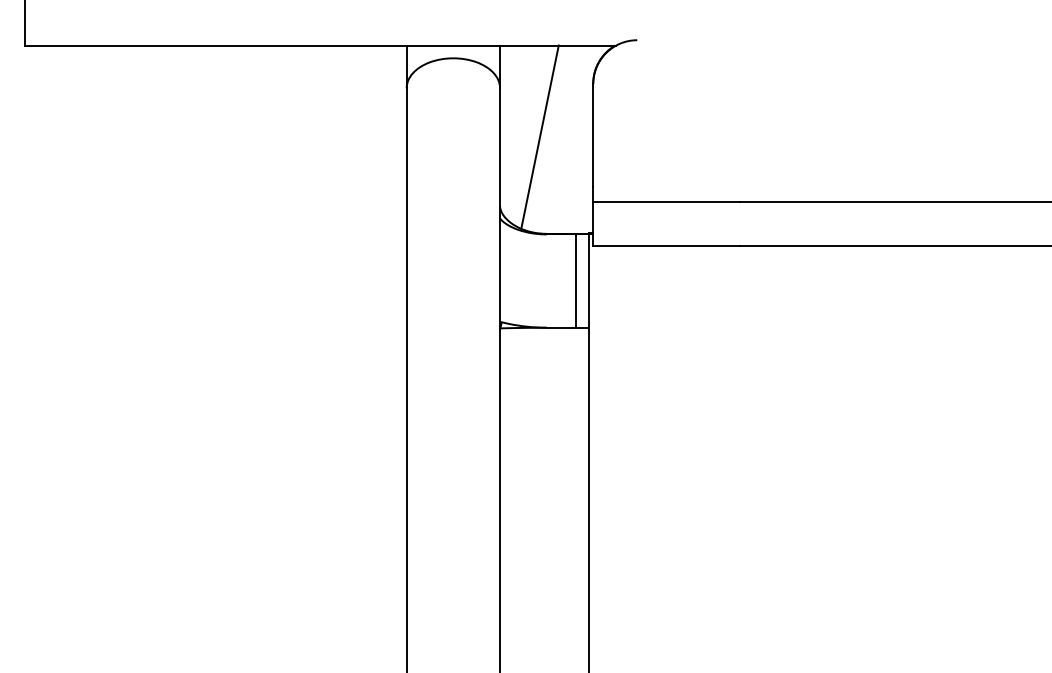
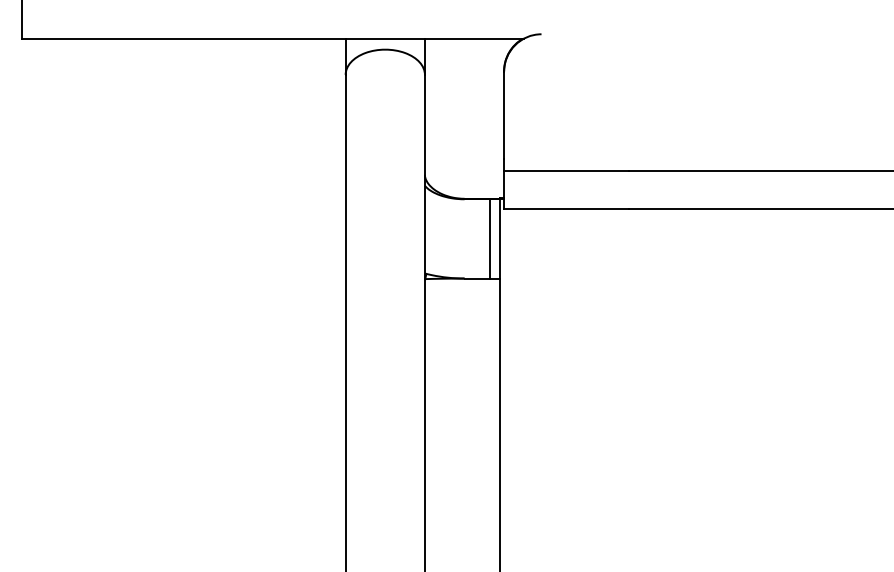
line: (539, 136) -> (458, 116), removed

